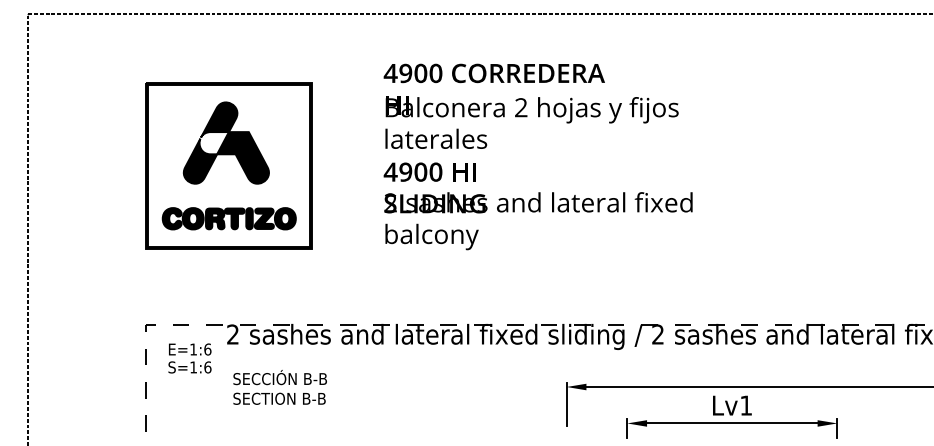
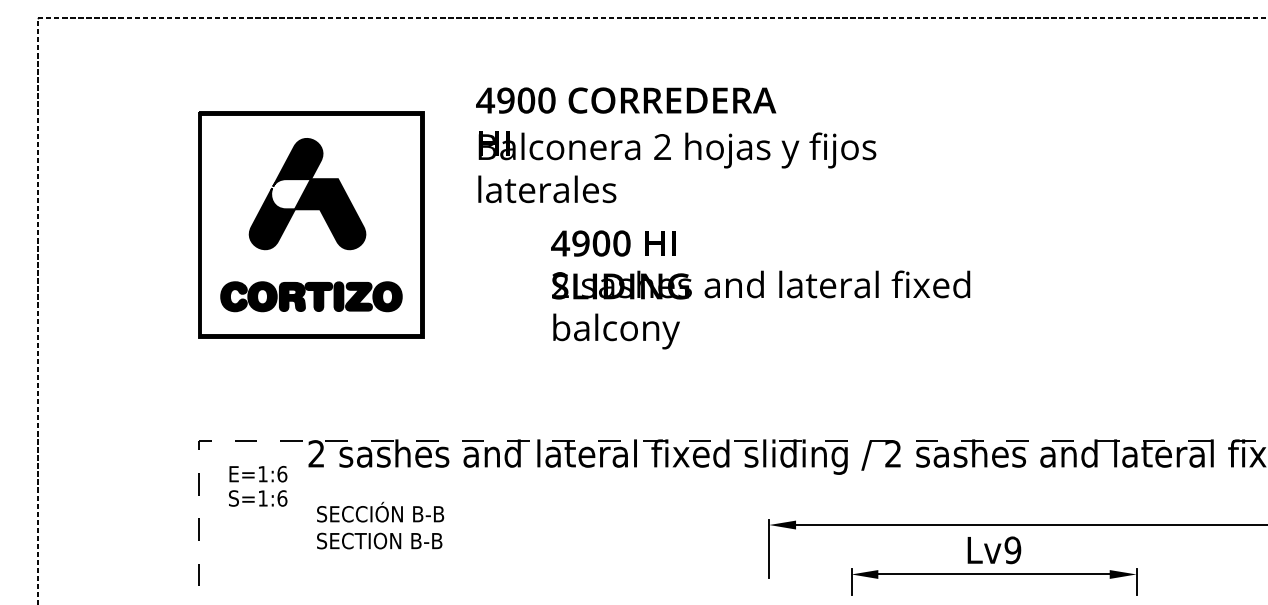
text: (531, 106) -> (676, 145), moved
text: (538, 206) -> (760, 289), moved
text: (745, 405) -> (1012, 550), Lv1 -> Lv9

